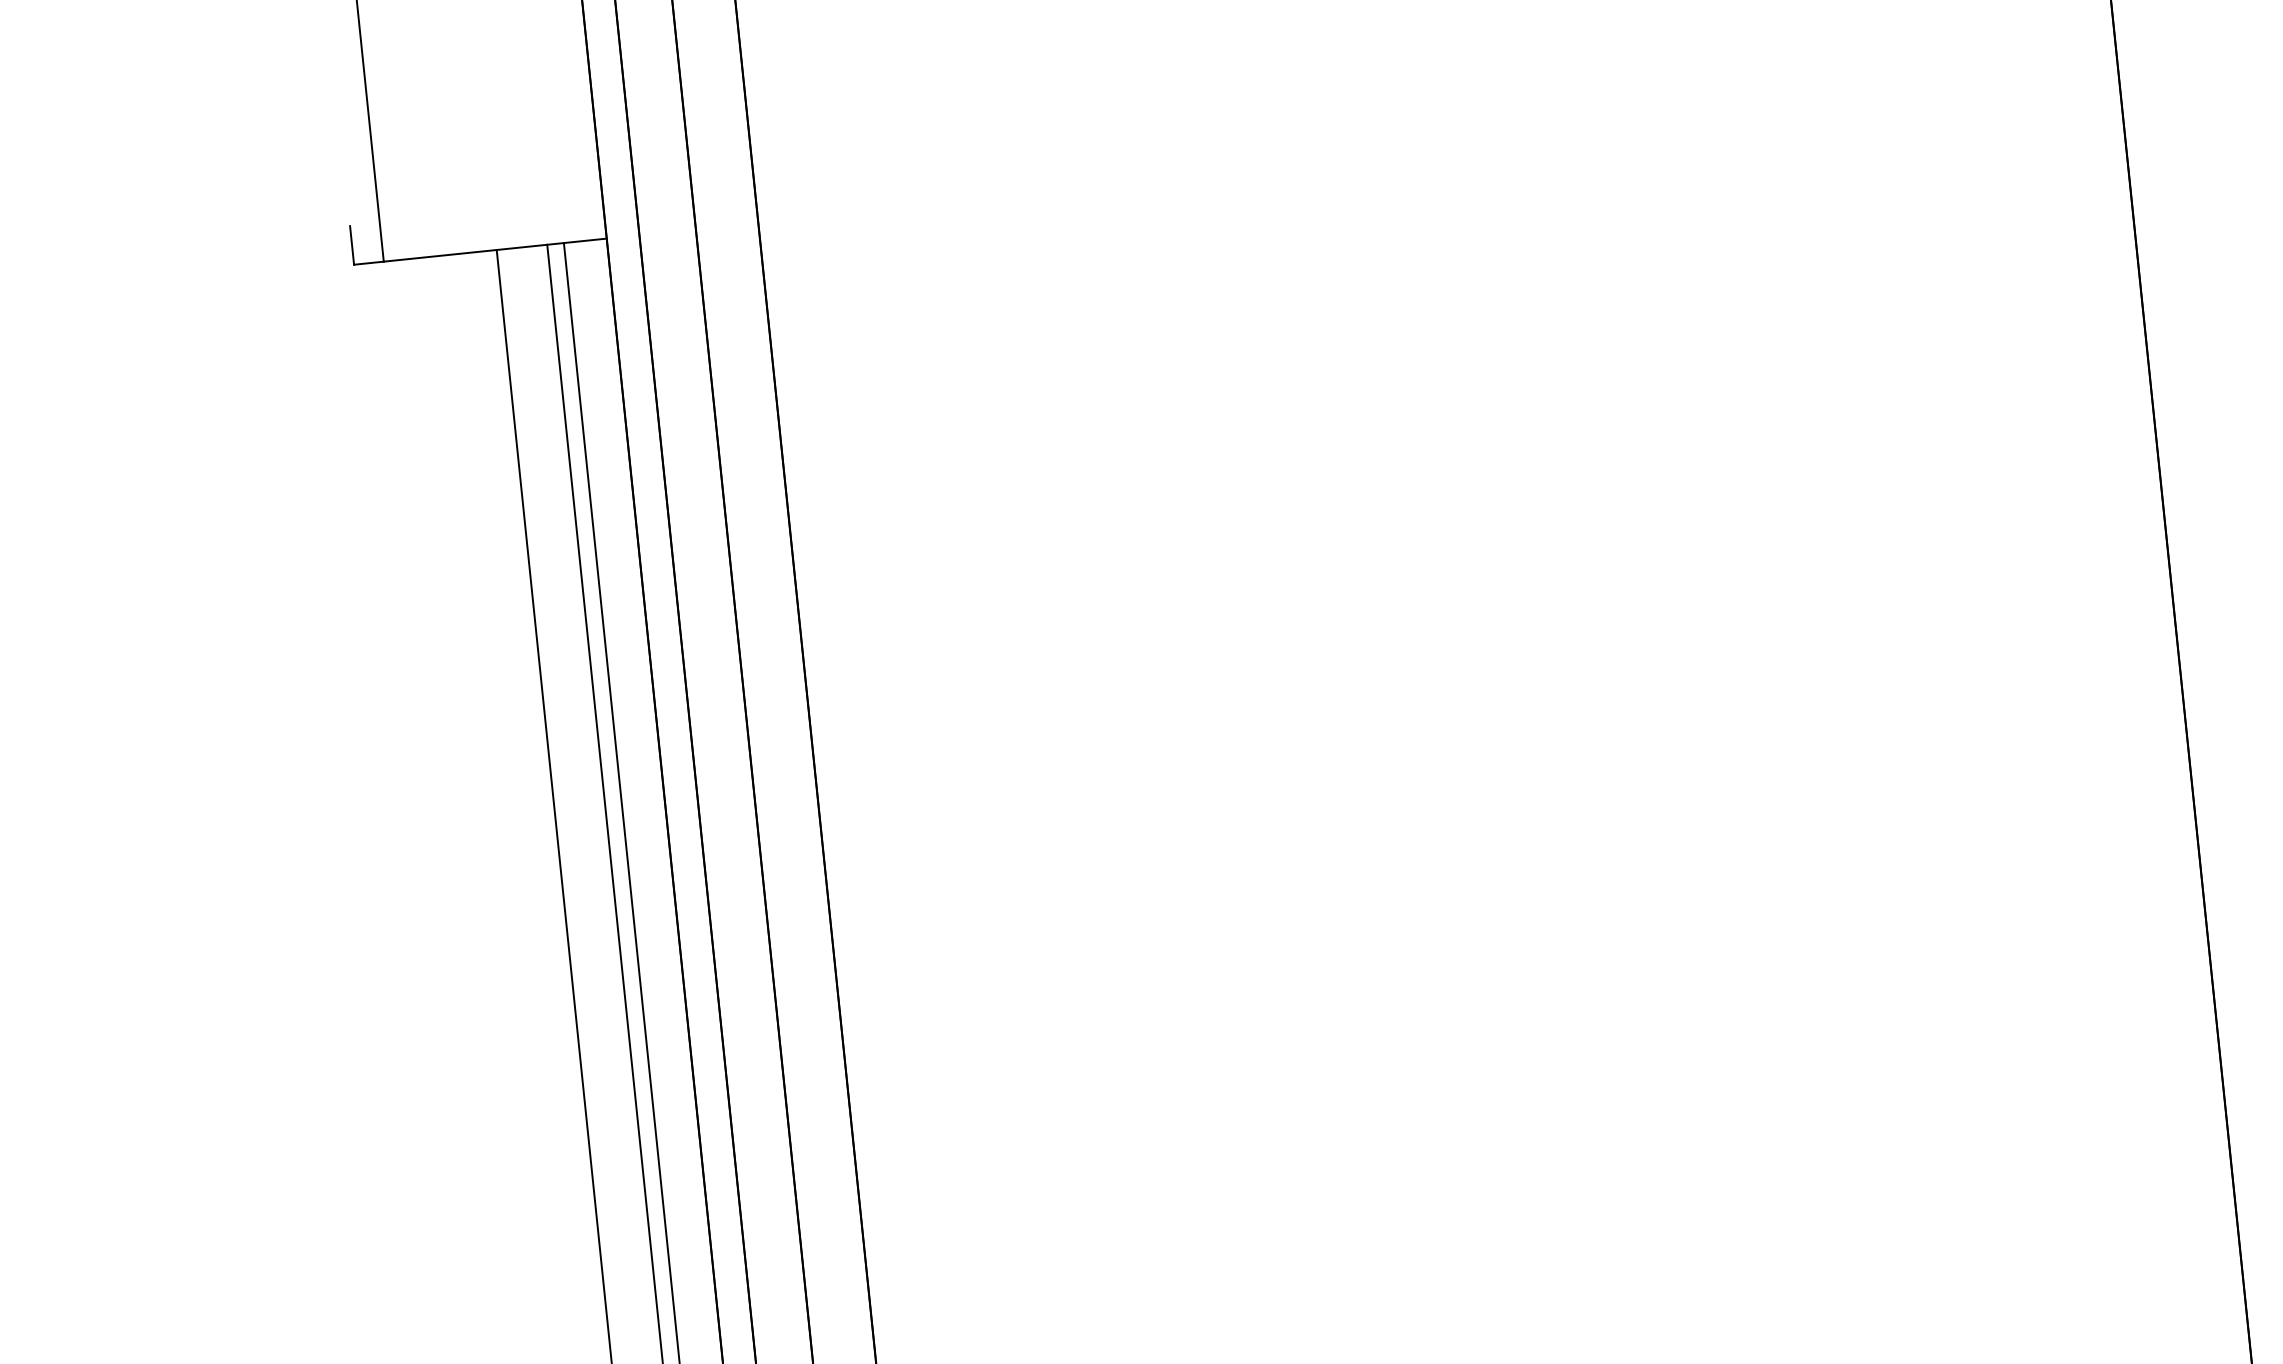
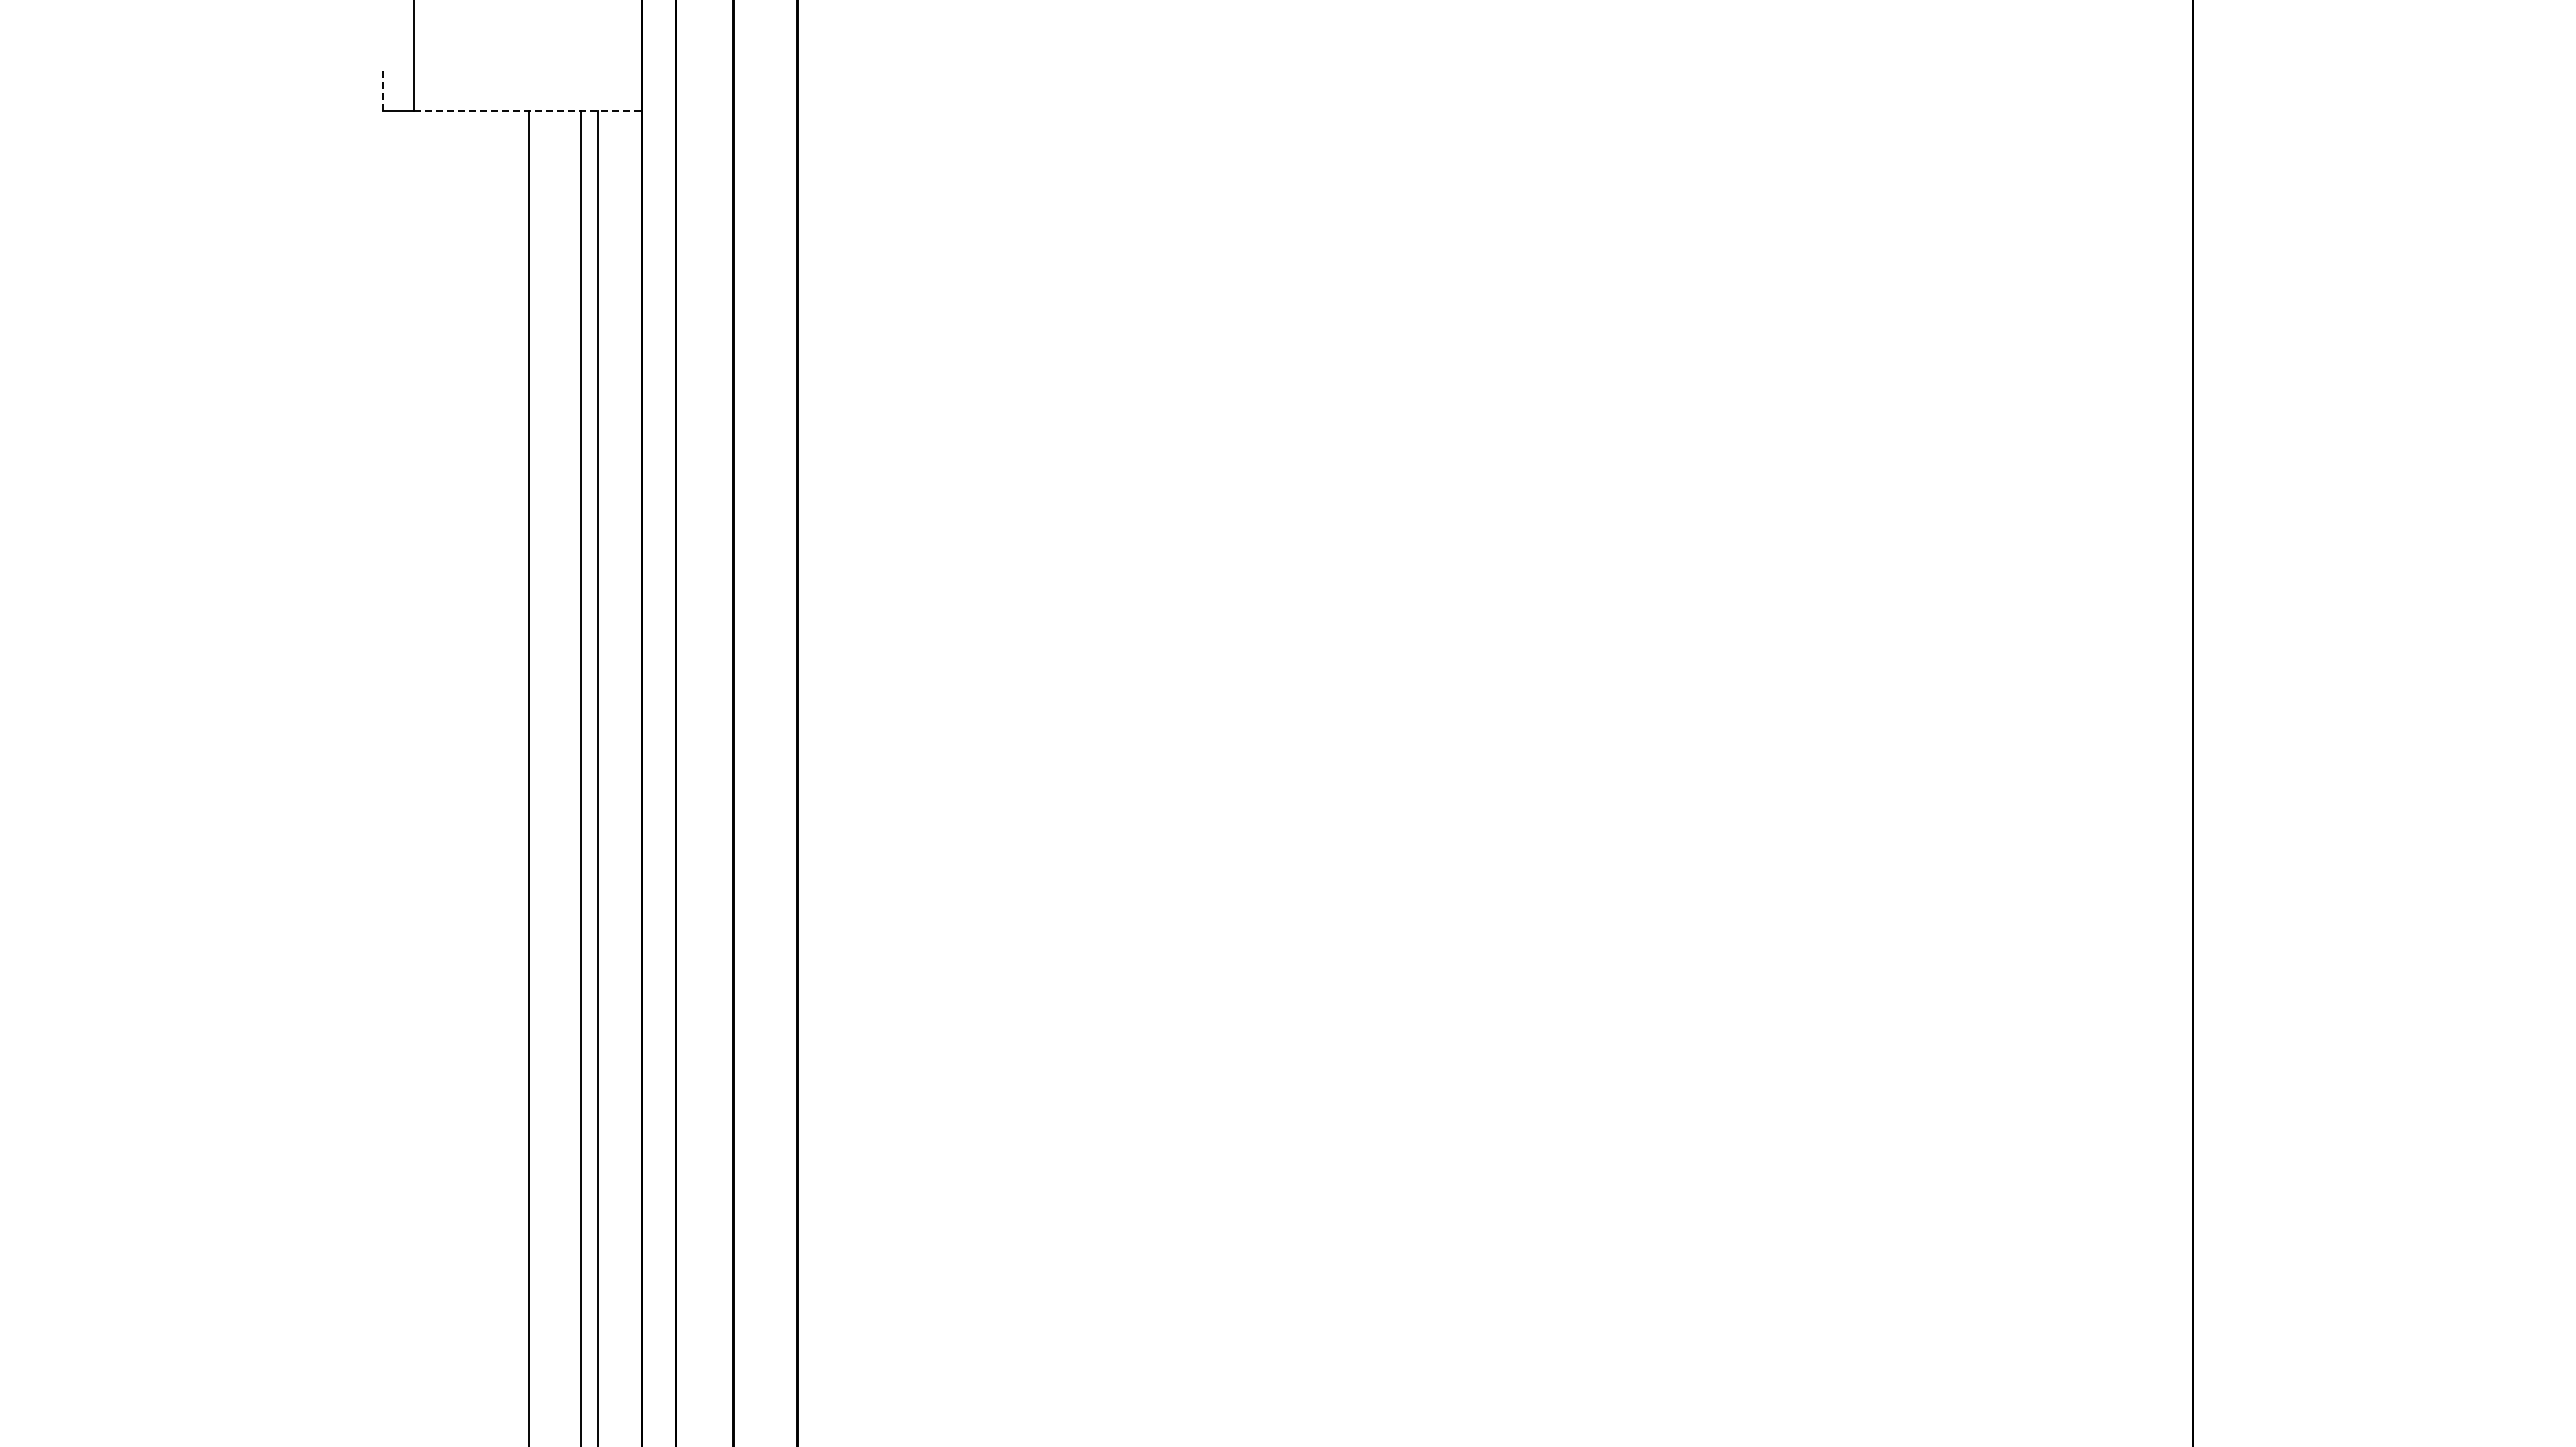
line: (352, 245) -> (383, 90), solid -> dashed
line: (495, 250) -> (528, 110), solid -> dashed

